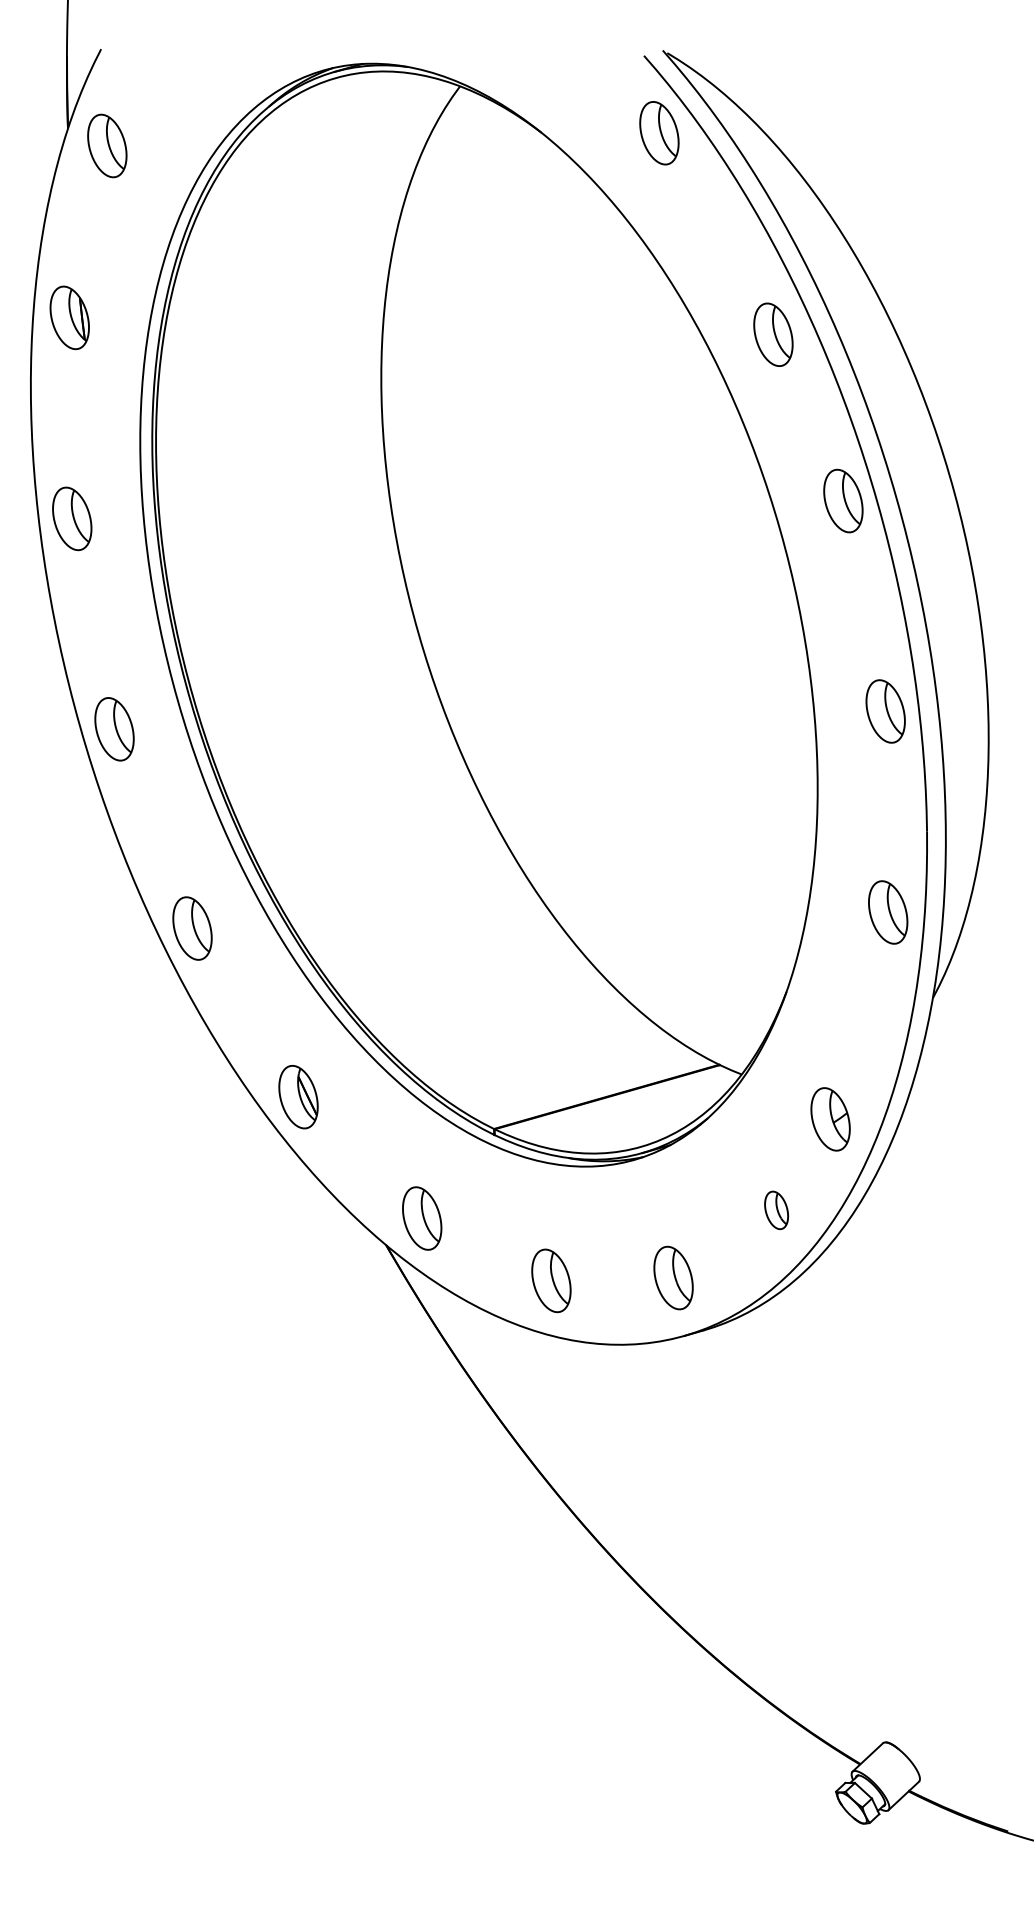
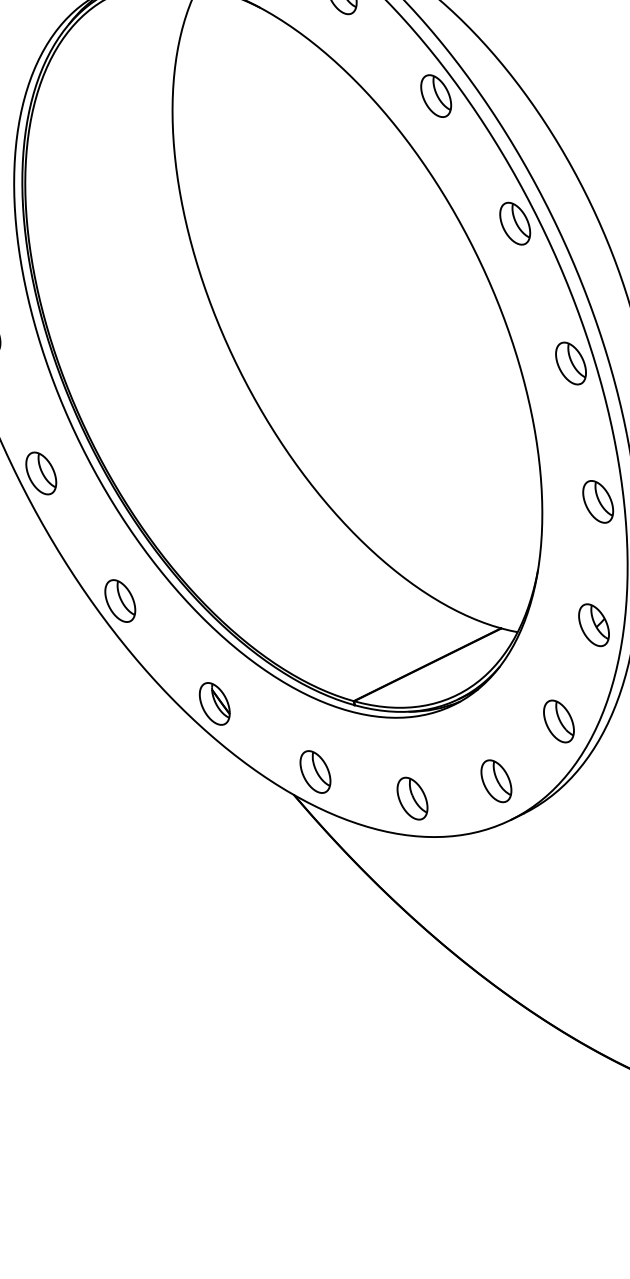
part: (773, 334) -> (436, 95), moved
part: (830, 1119) -> (593, 625), moved
part: (776, 1210) -> (558, 721), size x1.67

